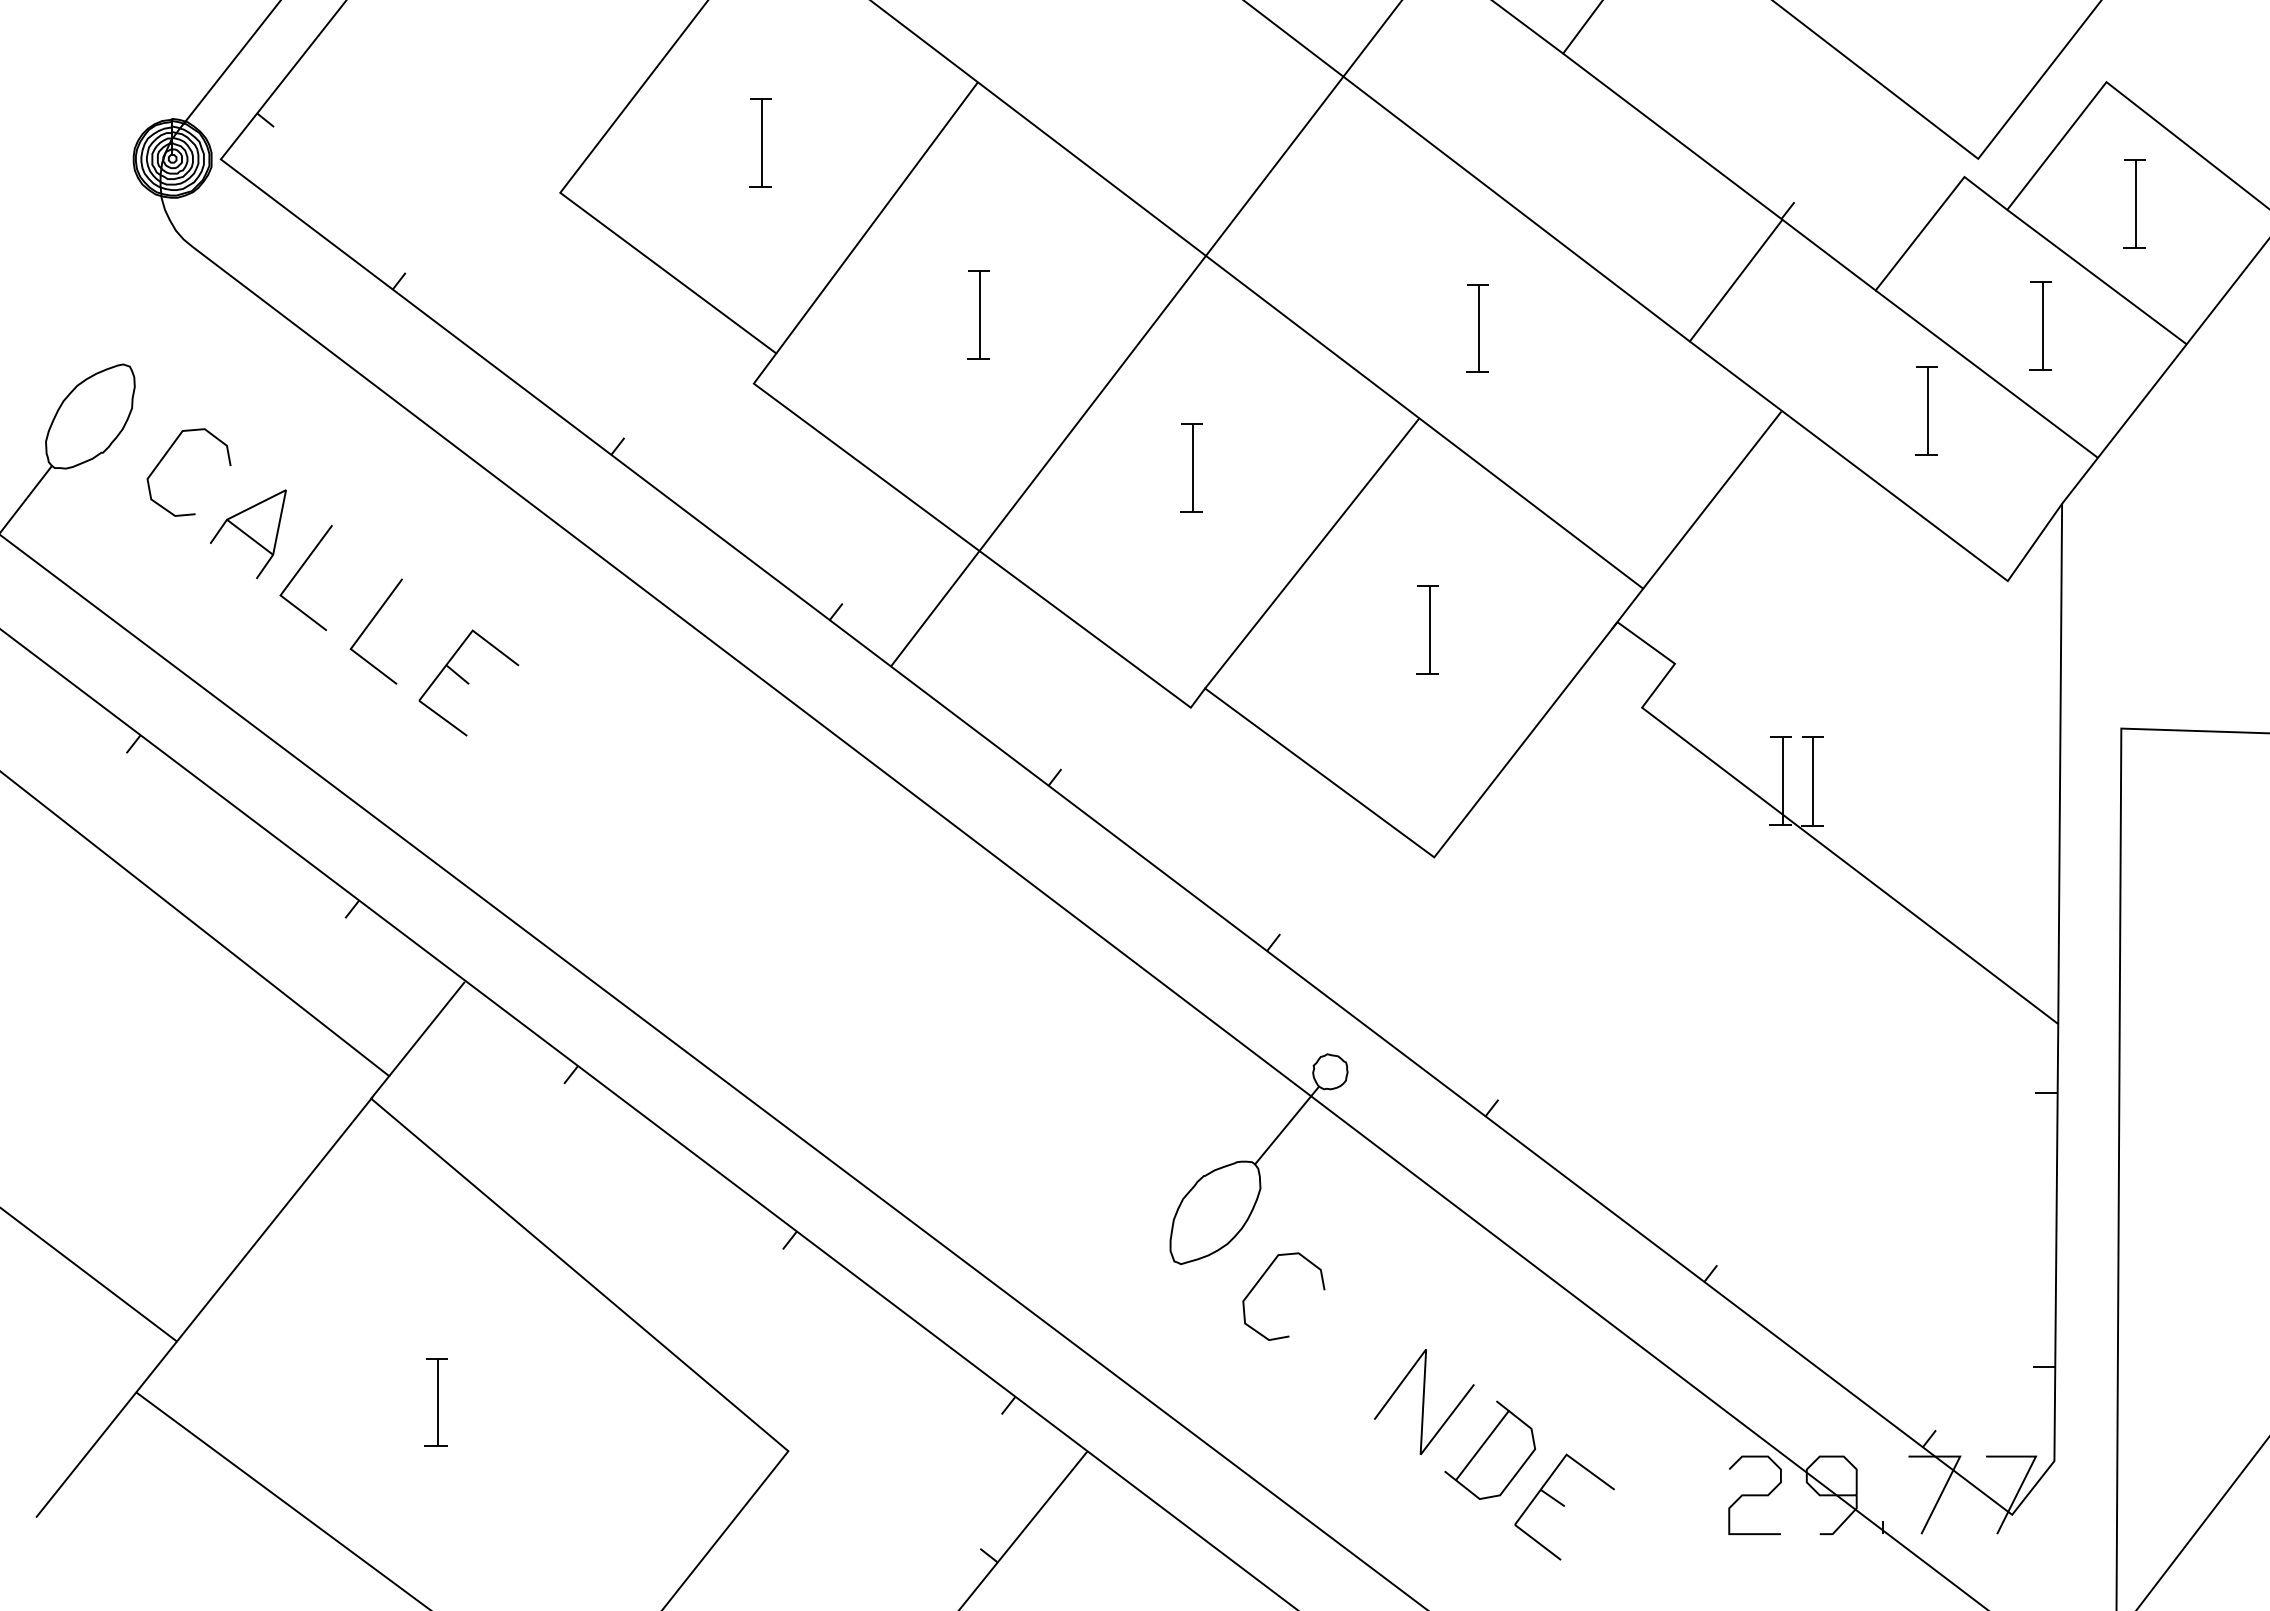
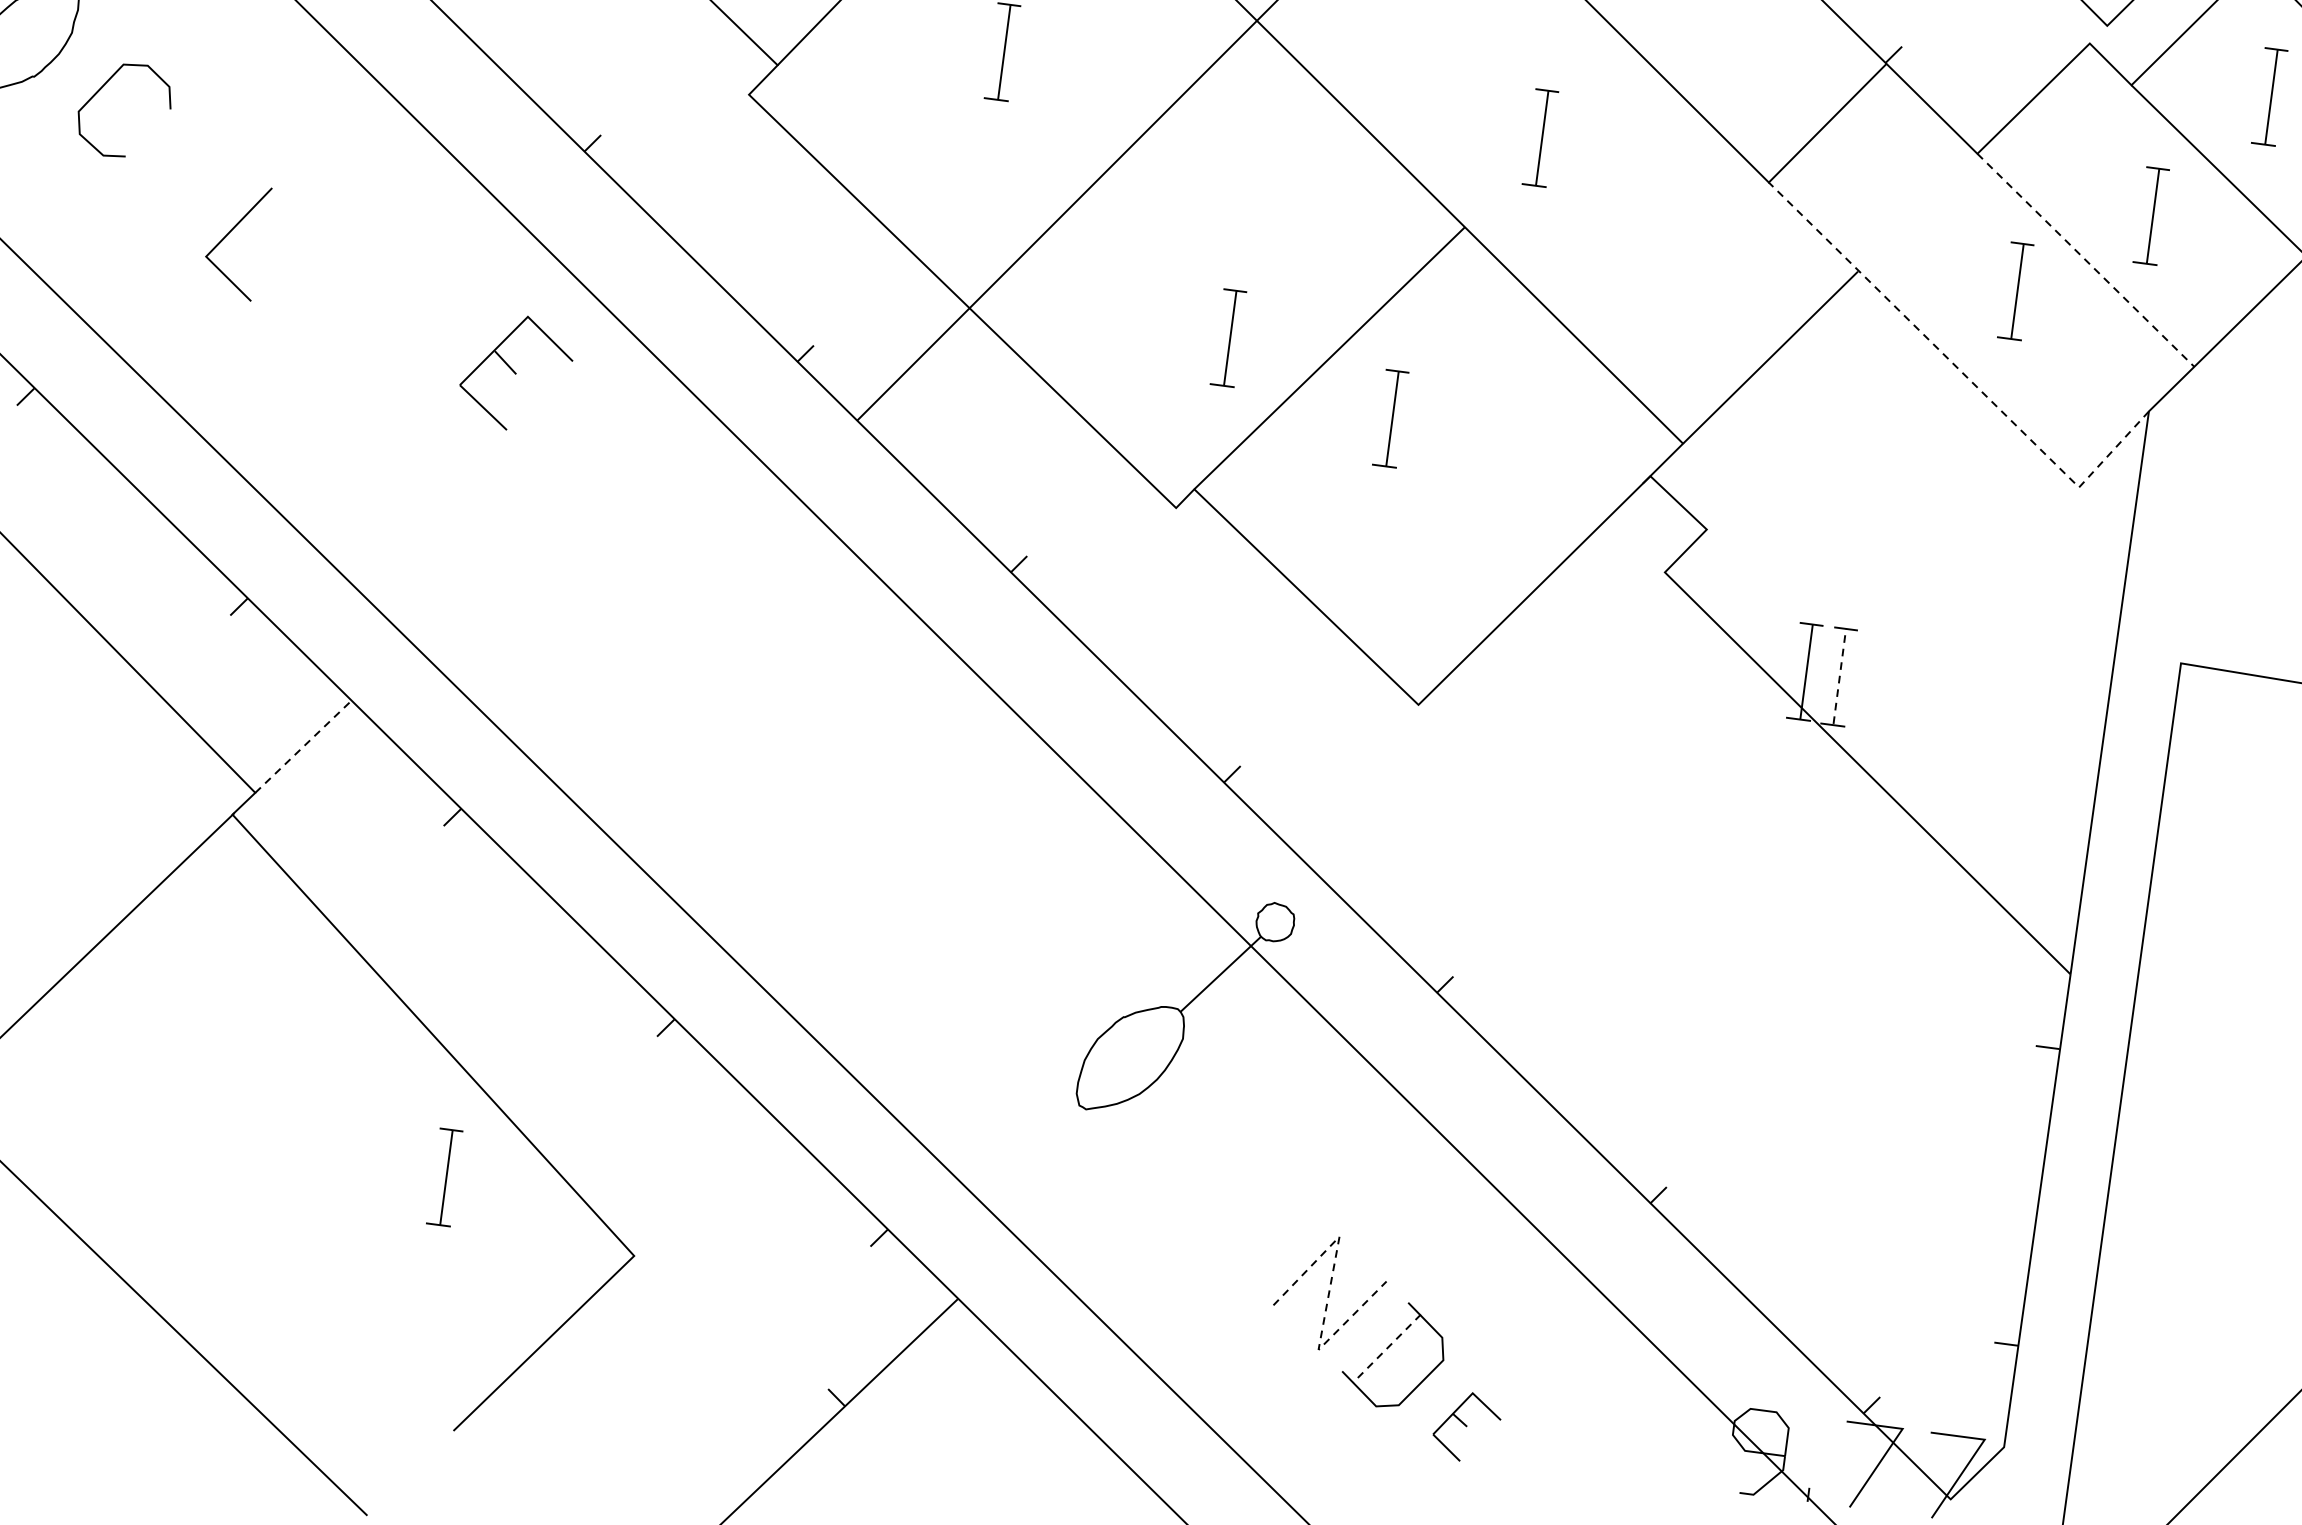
line: (1986, 374) -> (2085, 260), solid -> dashed
part: (1191, 467) -> (1229, 337), moved
line: (1886, 489) -> (1960, 370), solid -> dashed
part: (247, 534) -> (179, 185), removed
line: (369, 625) -> (298, 301), removed
part: (1427, 629) -> (1390, 418), moved
part: (468, 682) -> (515, 372), moved
line: (1813, 781) -> (1840, 676), solid -> dashed
line: (427, 1028) -> (303, 746), solid -> dashed
curve: (1261, 1279) -> (1171, 1137), removed
part: (435, 1402) -> (444, 1177), moved
line: (1423, 1403) -> (1328, 1294), solid -> dashed
line: (1482, 1445) -> (1386, 1348), solid -> dashed
curve: (1754, 1494) -> (1674, 1440), removed
part: (1564, 1506) -> (1466, 1426), size x0.6

